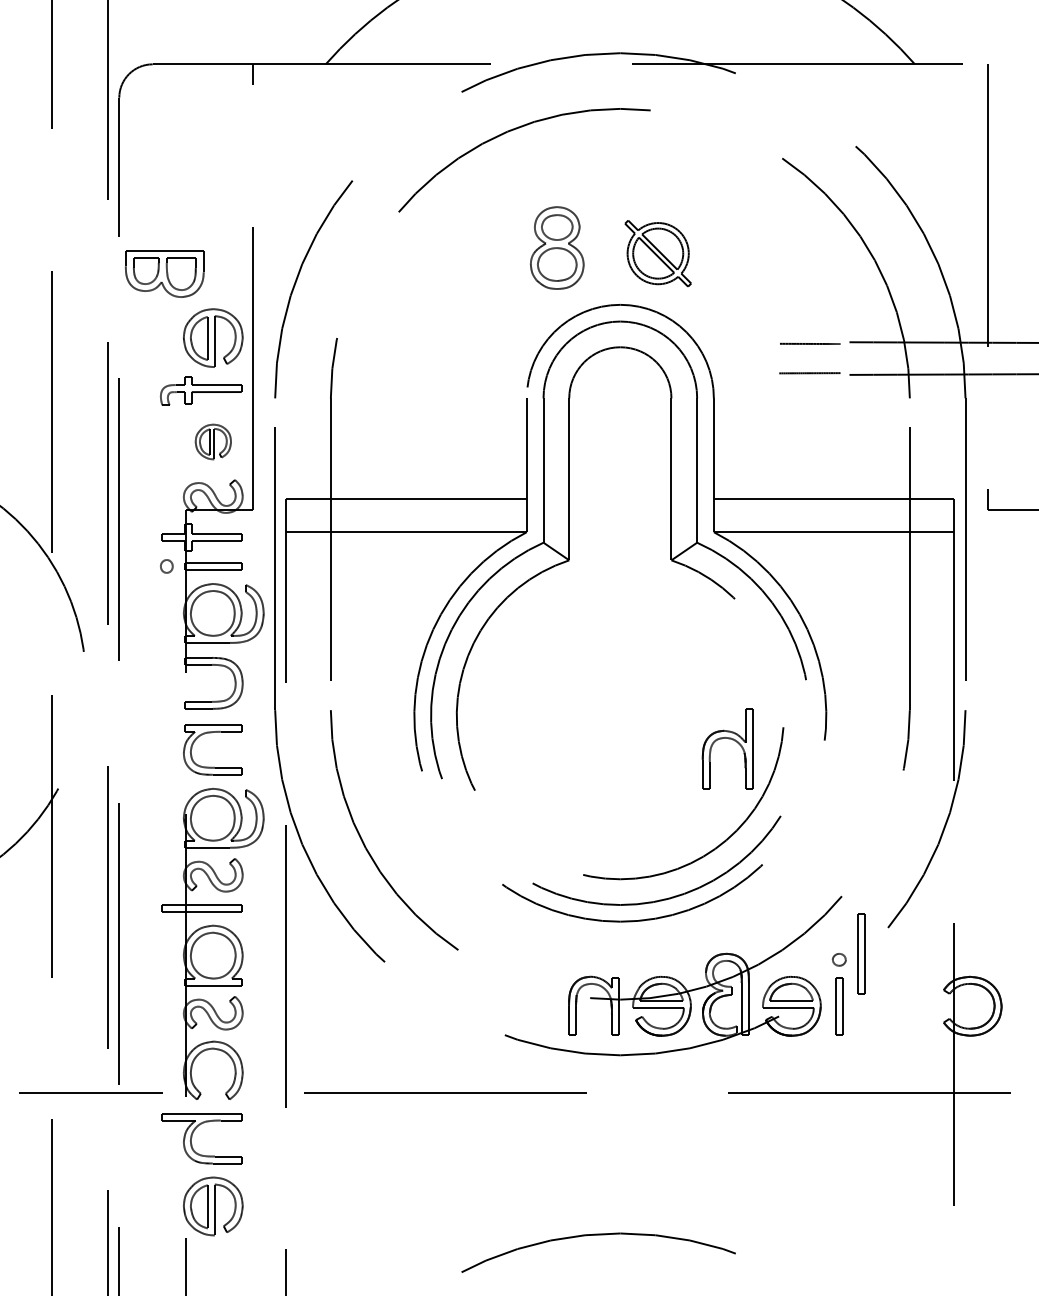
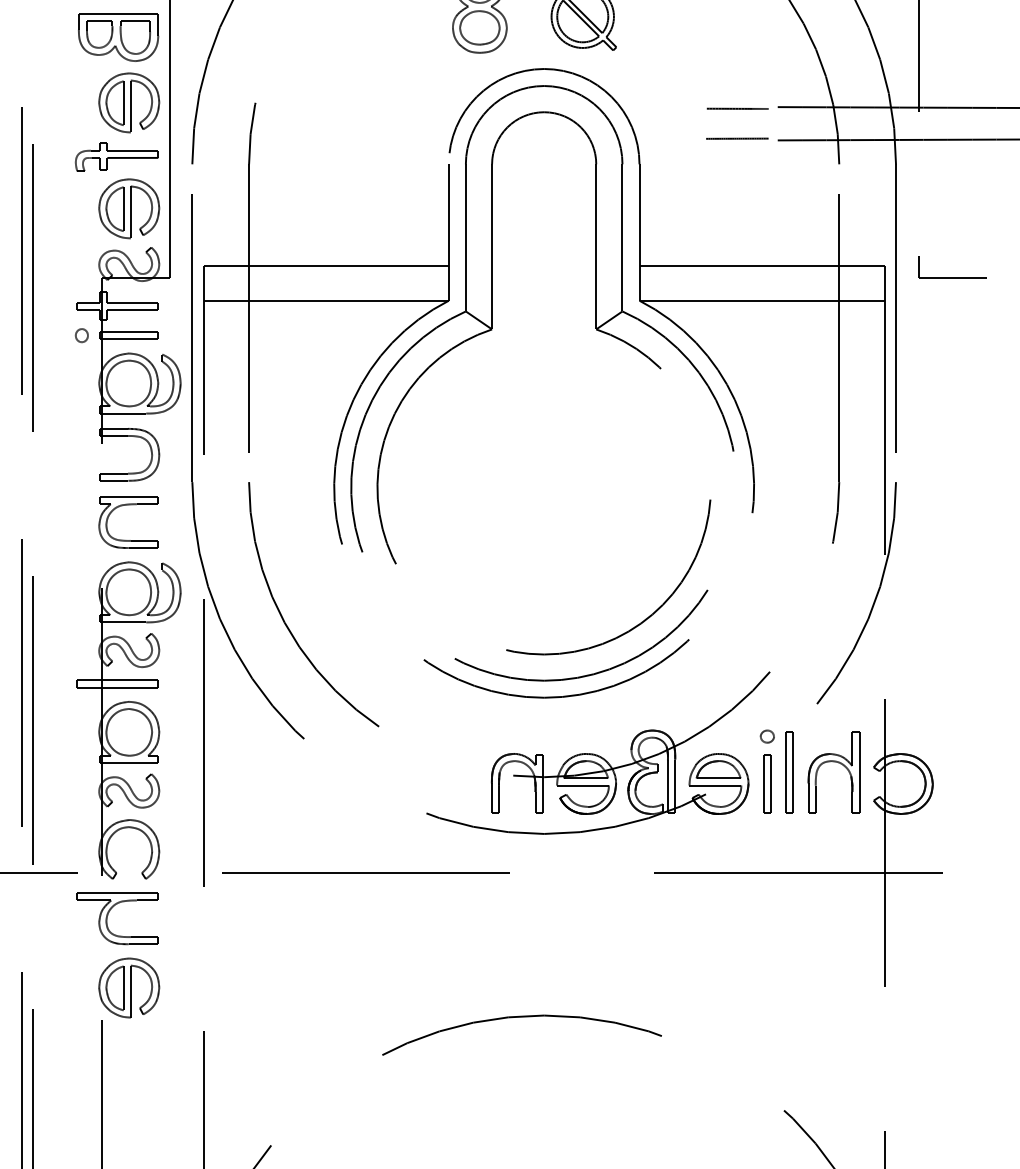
part: (164, 273) -> (118, 37), moved
part: (213, 441) -> (129, 208), size x1.67
part: (728, 739) -> (834, 762), moved
part: (861, 953) -> (789, 771), moved

